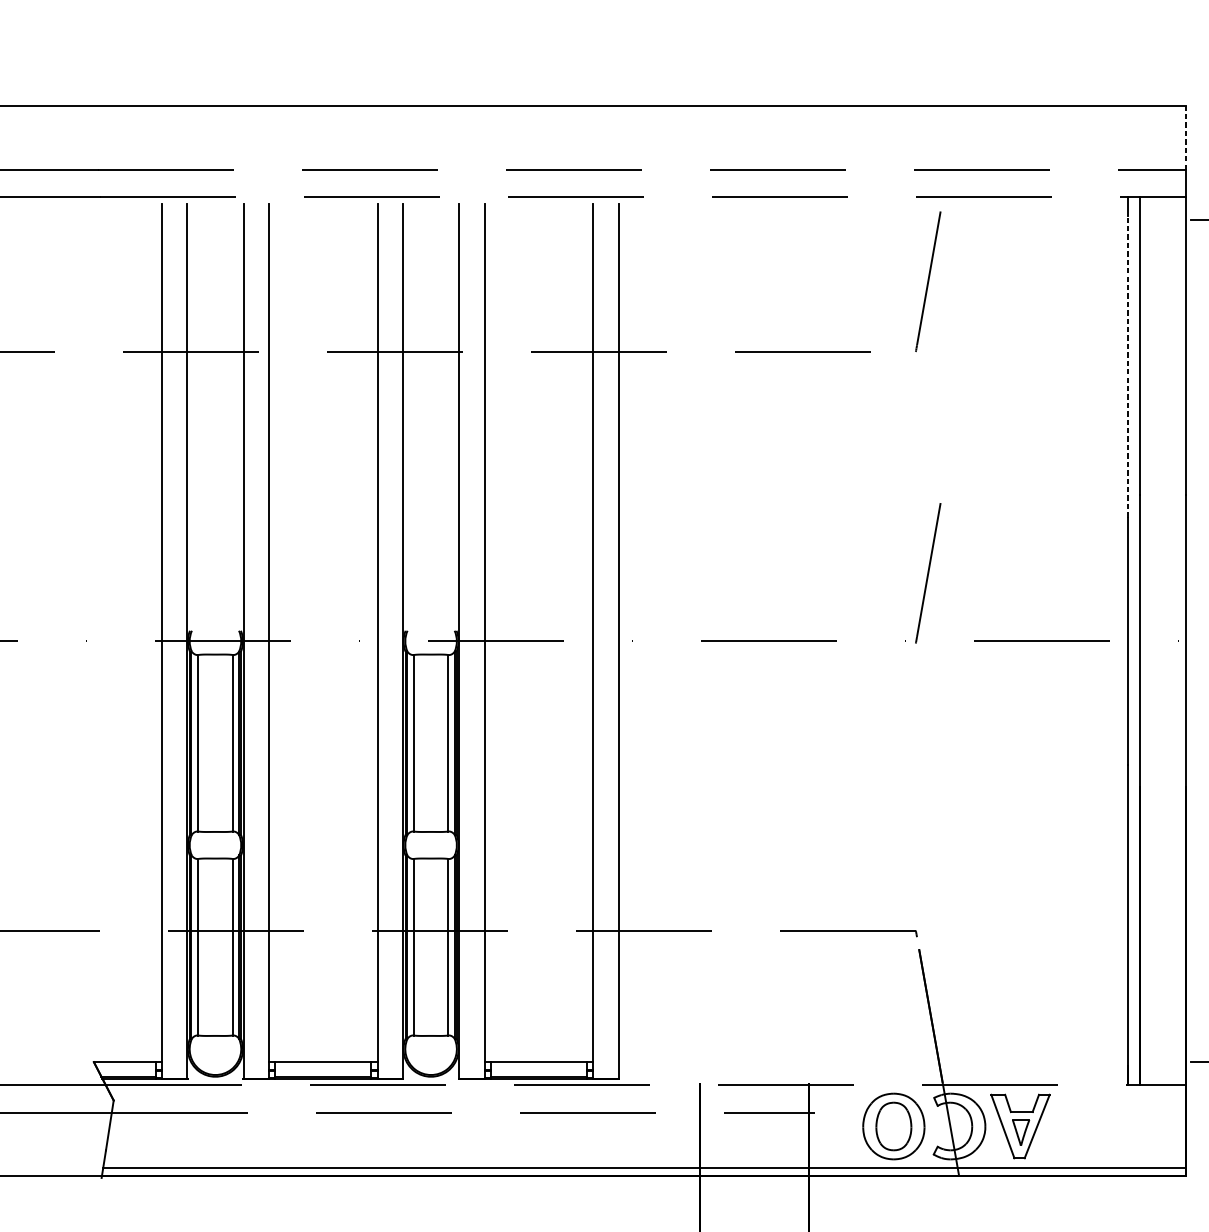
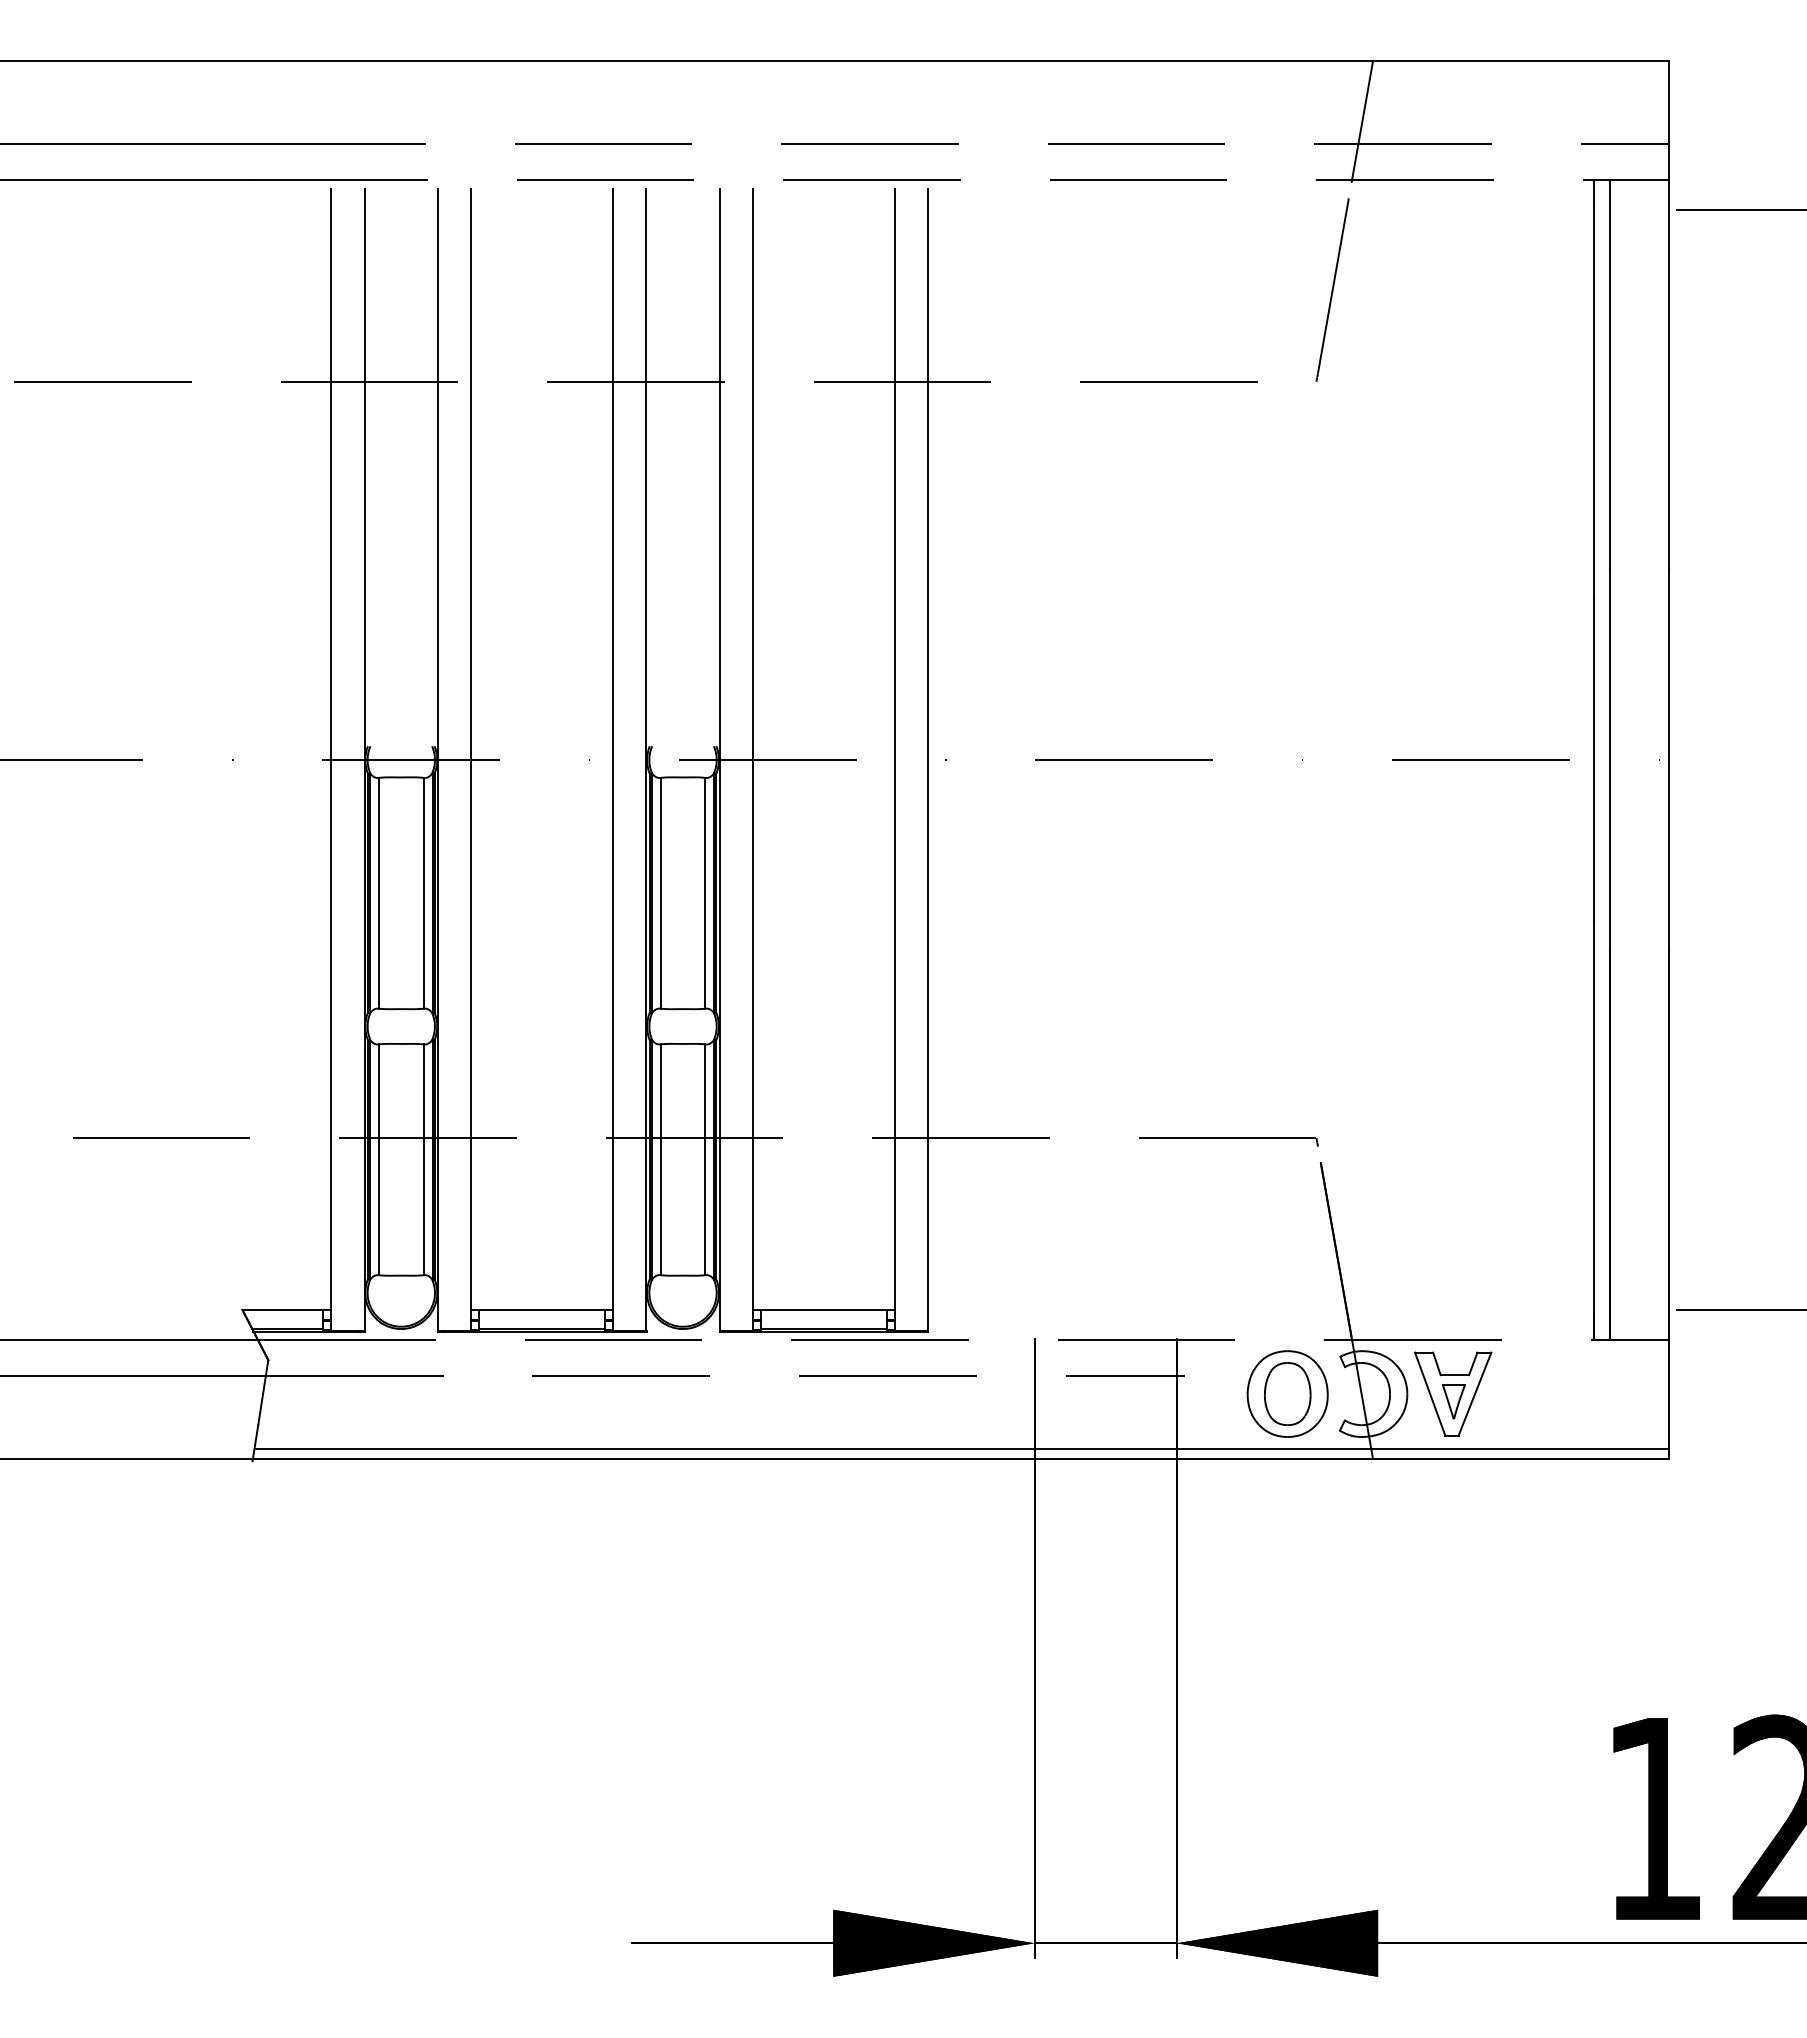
line: (1186, 138) -> (1669, 102), dashed -> solid
line: (951, 152) -> (1362, 121), added
line: (1128, 366) -> (1594, 401), dashed -> solid
line: (928, 572) -> (1332, 670), removed

